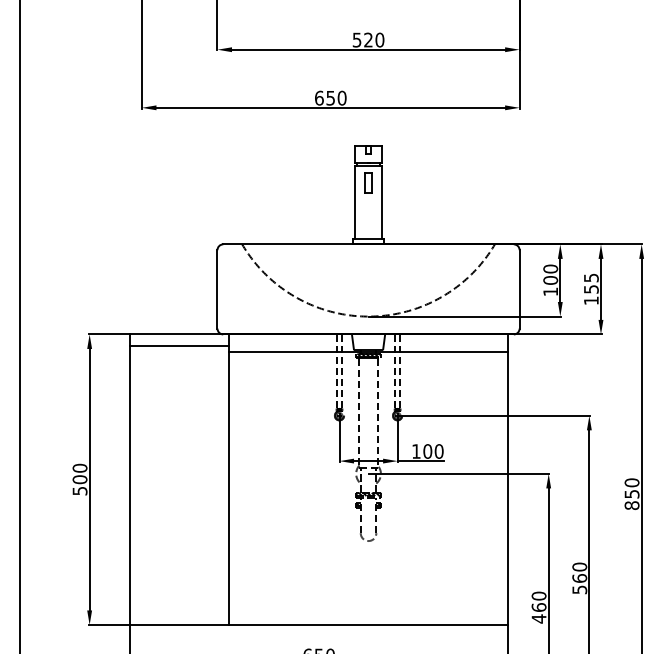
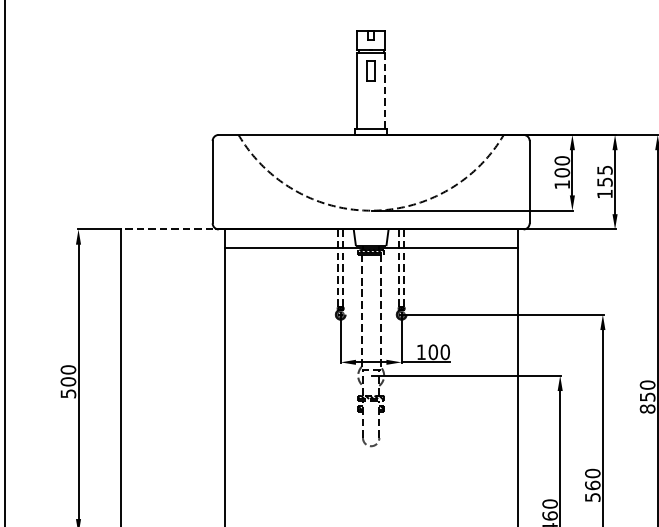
line: (381, 201) -> (384, 89), solid -> dashed
line: (179, 334) -> (172, 229), solid -> dashed
line: (179, 346) -> (172, 242), removed

